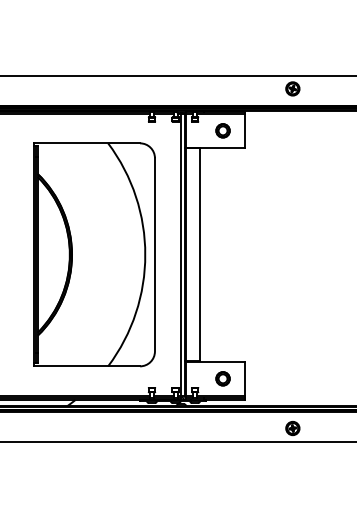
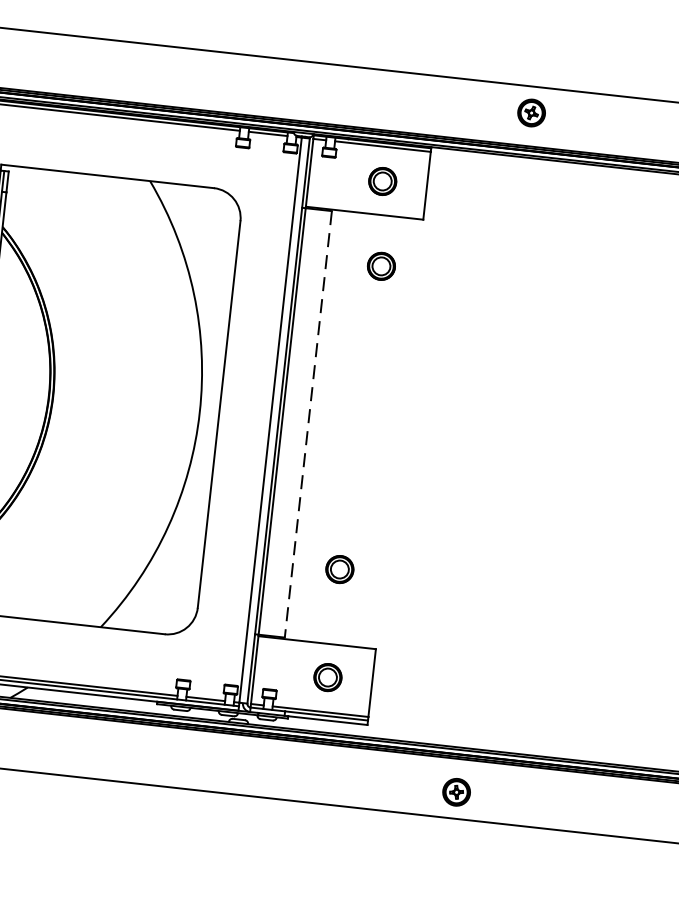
circle: (226, 172) -> (380, 265), added
line: (199, 254) -> (308, 423), solid -> dashed
circle: (222, 324) -> (338, 568), added

